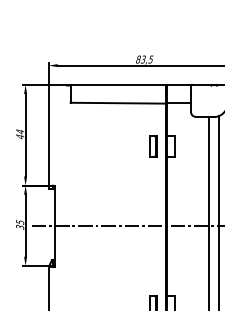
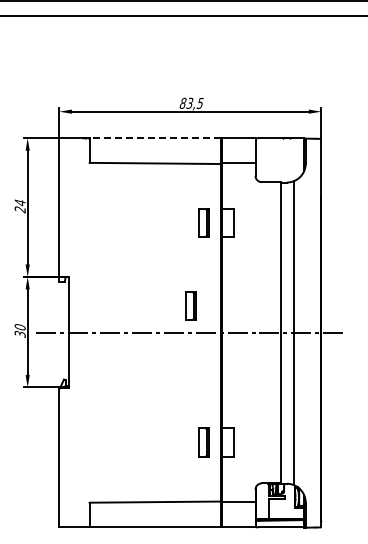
line: (118, 85) -> (155, 138), solid -> dashed
text: (19, 136) -> (19, 209), 44 -> 24
part: (143, 206) -> (190, 305), added
text: (19, 222) -> (19, 327), 35 -> 30

